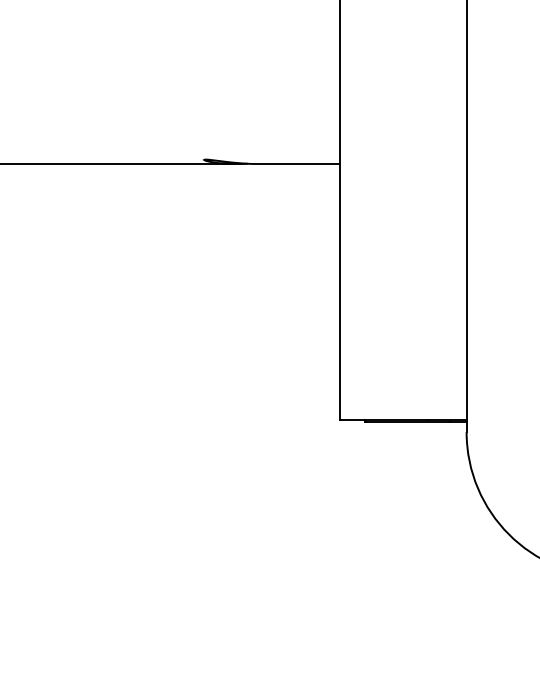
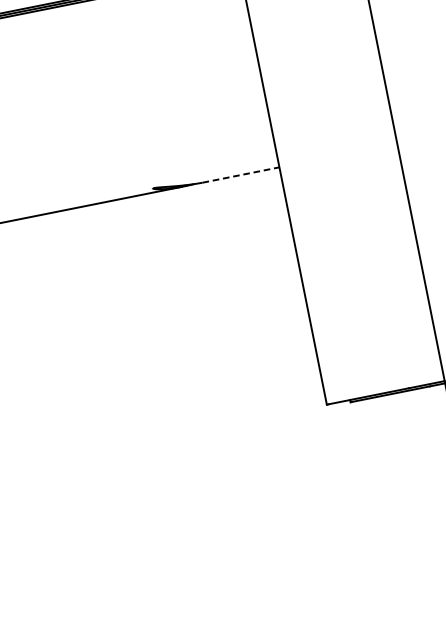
line: (298, 164) -> (241, 175), solid -> dashed

